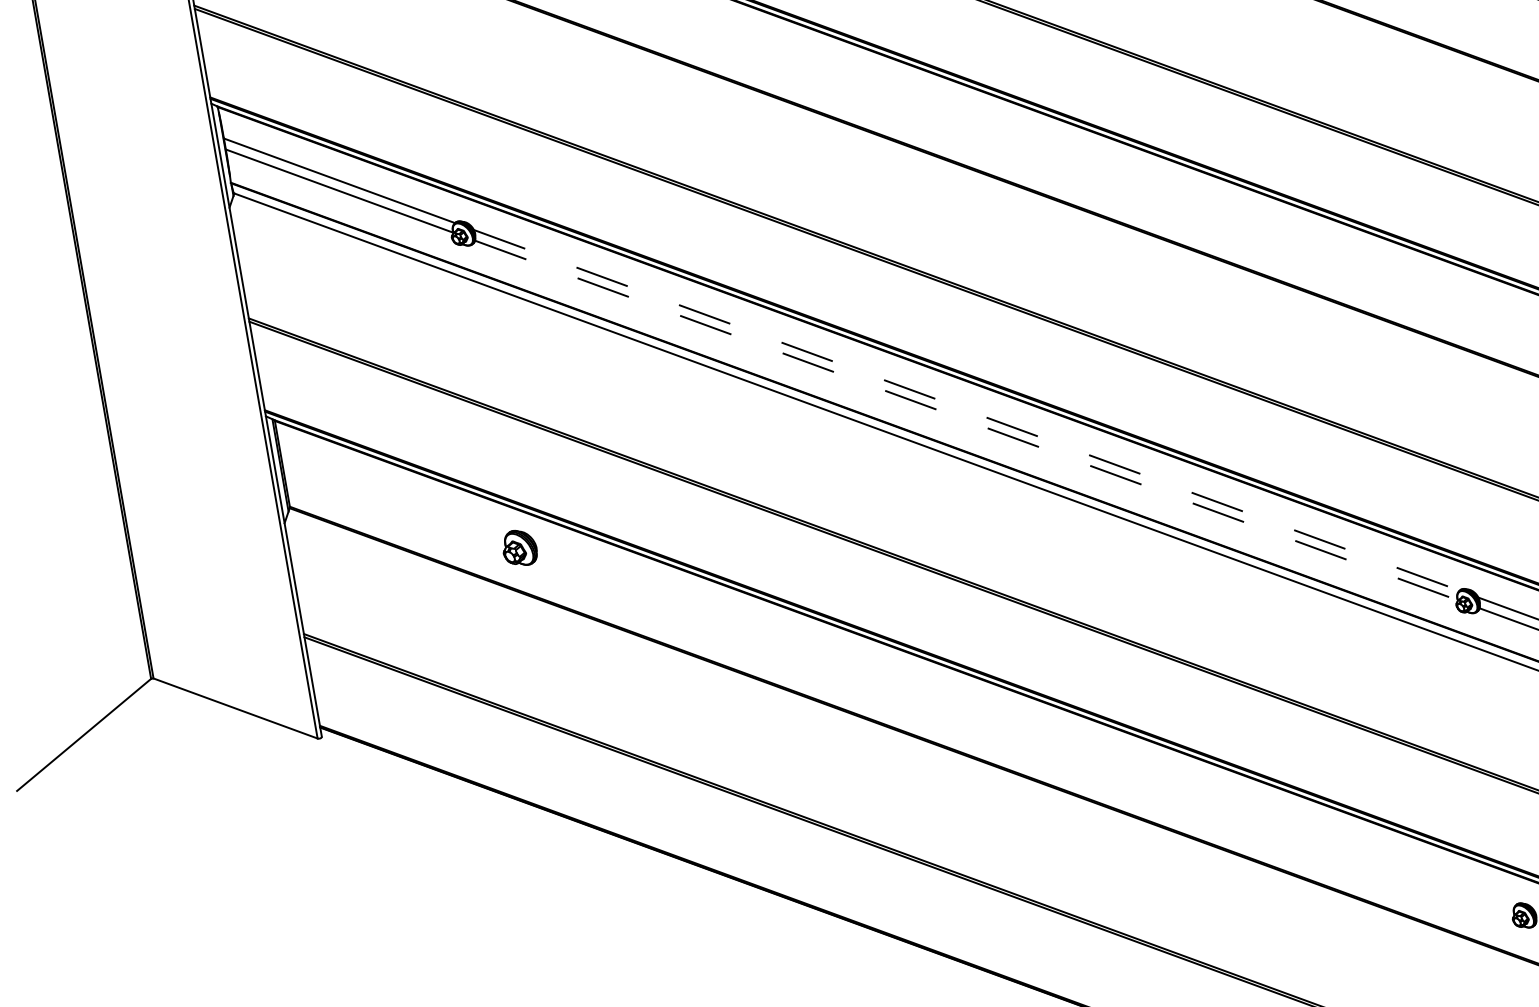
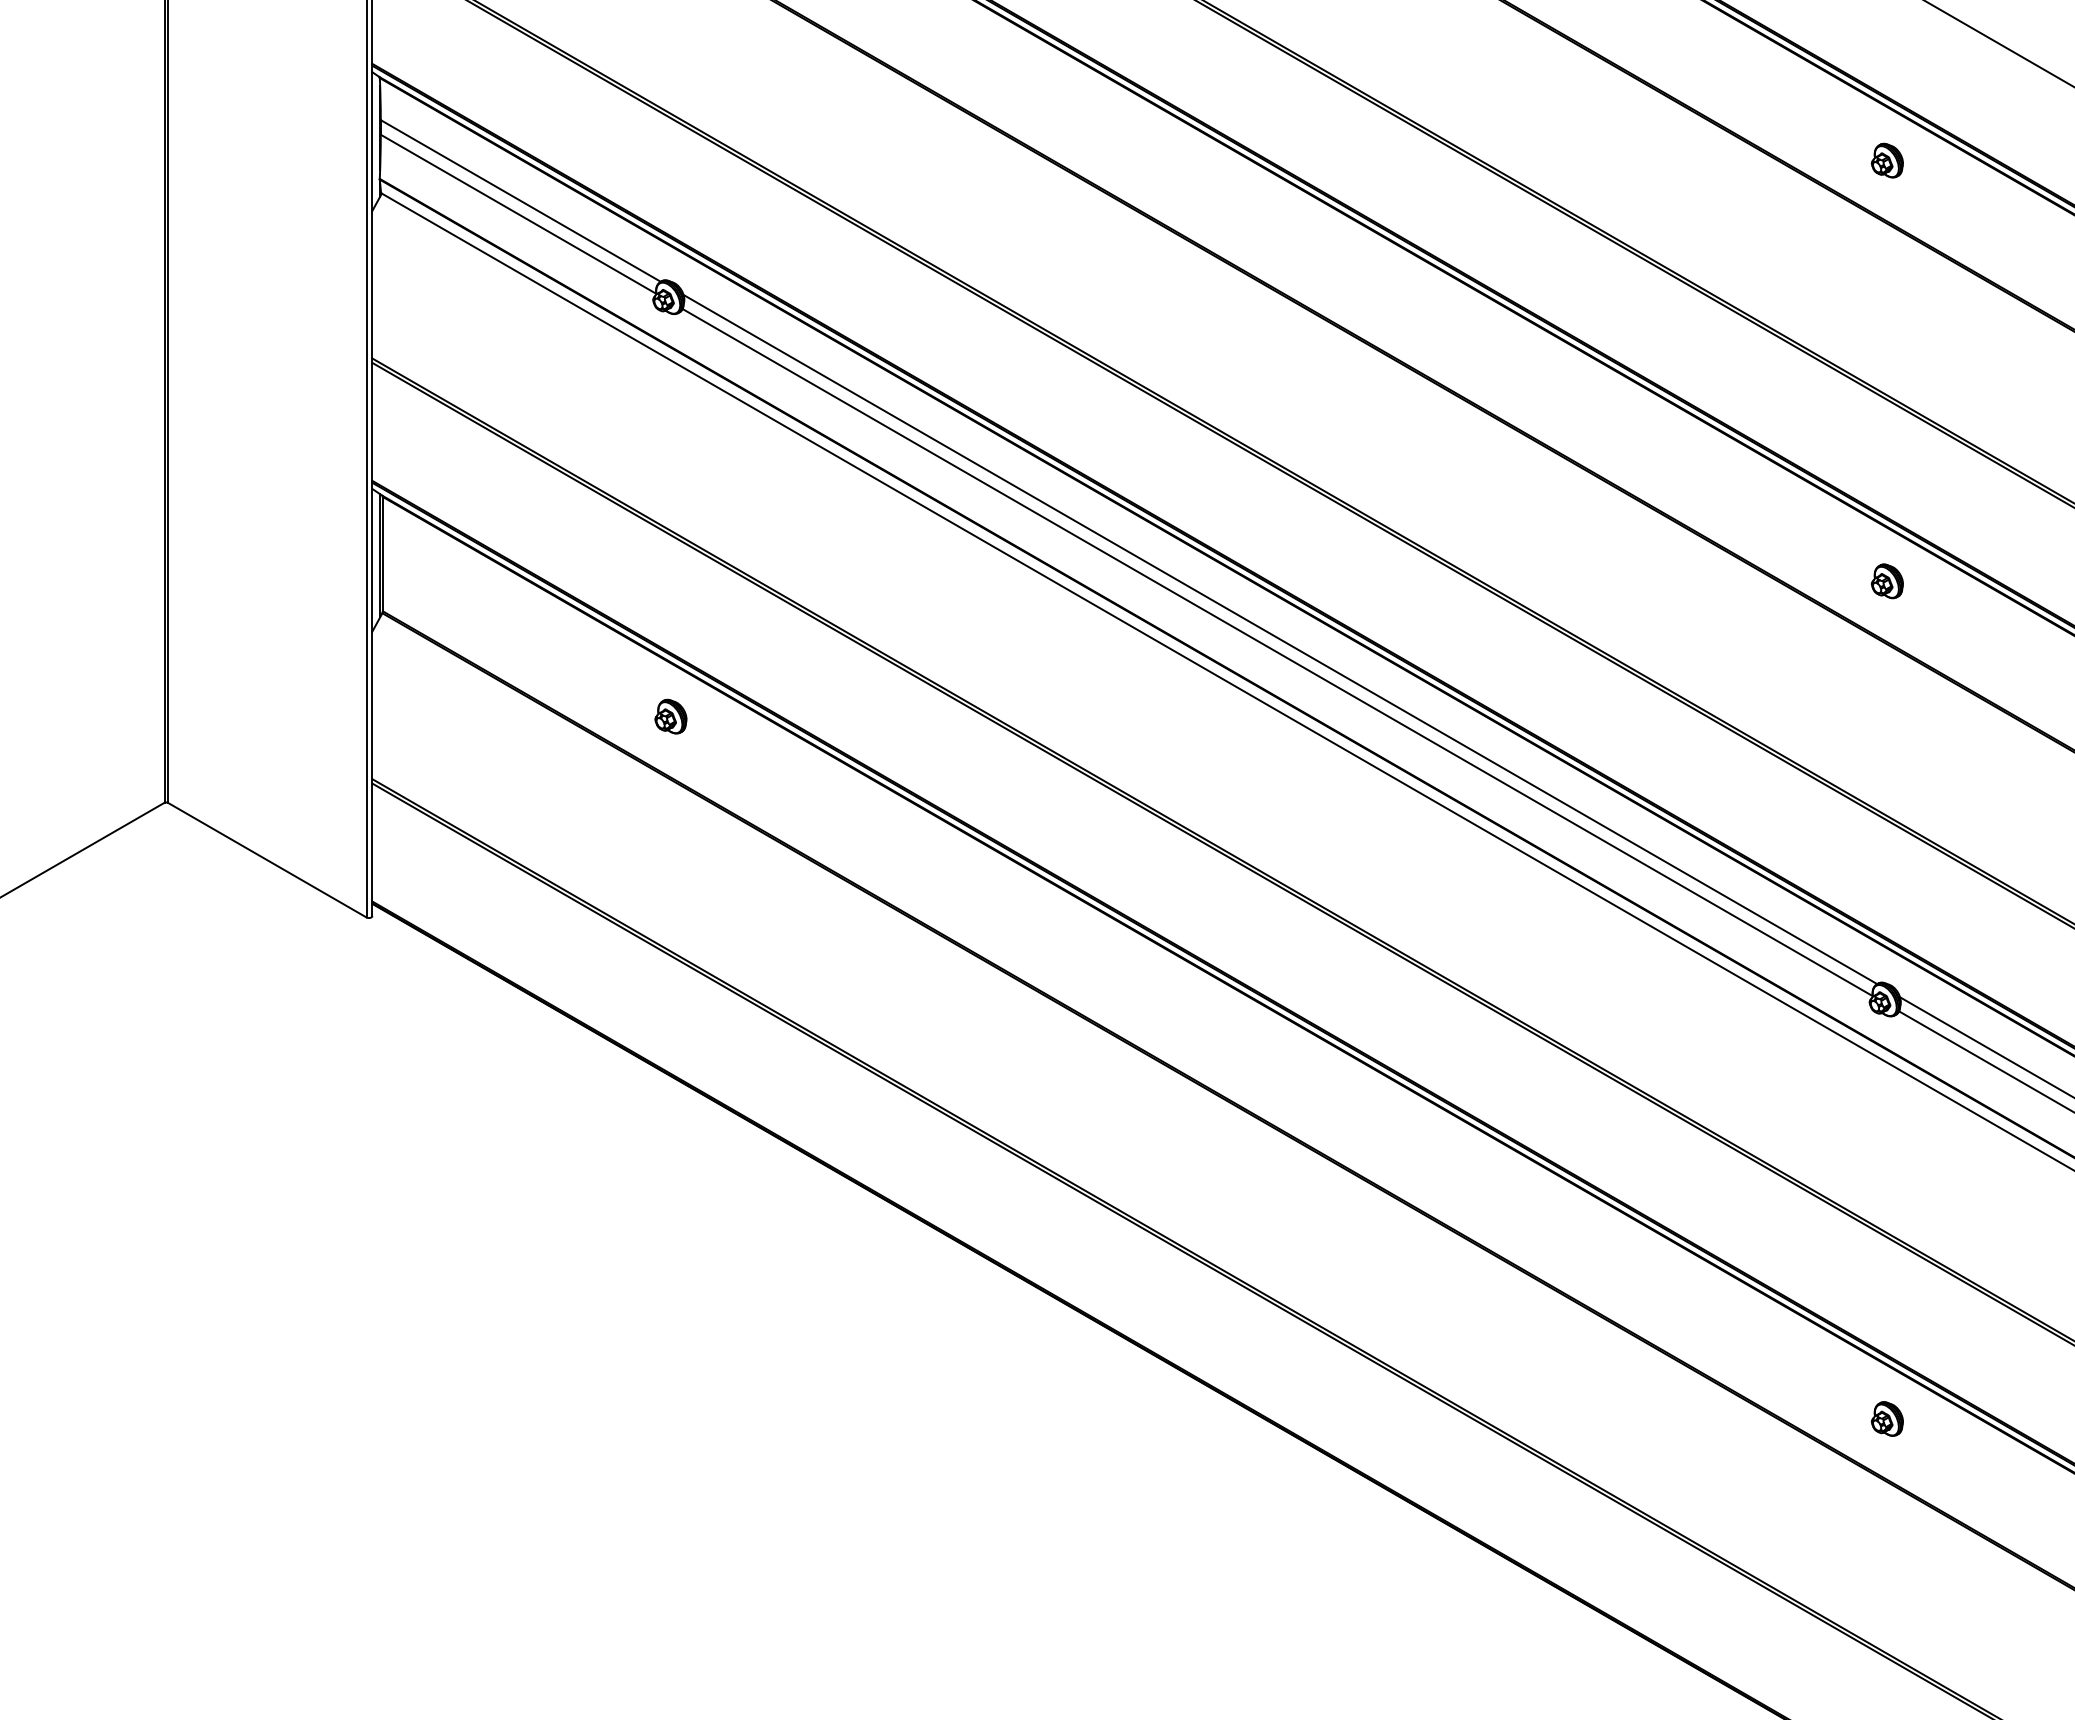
part: (1413, 287) -> (1886, 581), added
line: (966, 410) -> (1280, 639), dashed -> solid
line: (967, 420) -> (1278, 652), dashed -> solid
part: (519, 547) -> (670, 716), size x0.71

